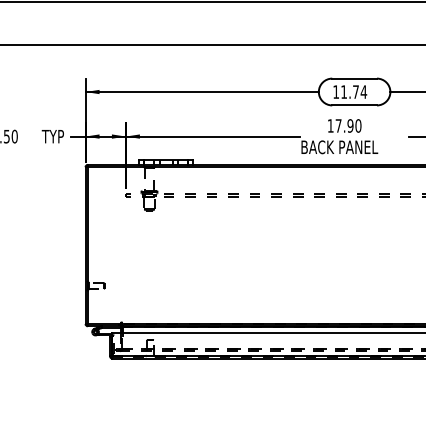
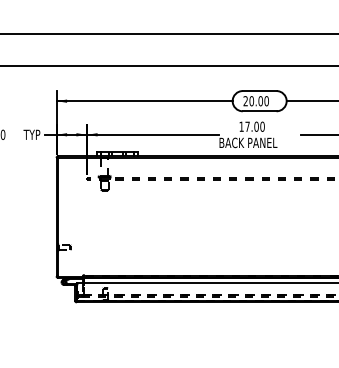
text: (350, 92) -> (256, 101), 11.74 -> 20.00
text: (350, 125) -> (256, 126), 17.90 -> 17.00

